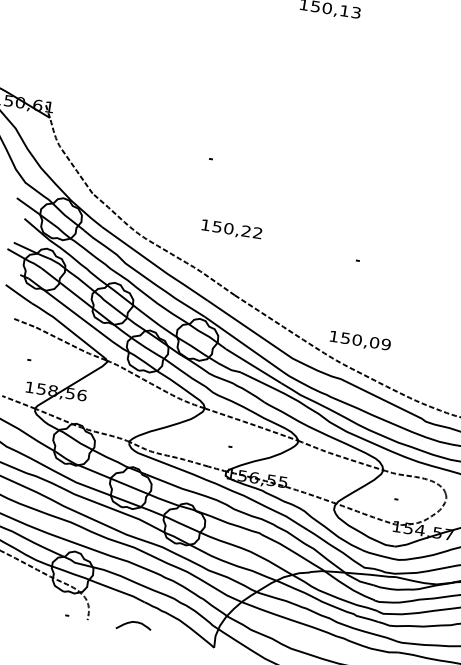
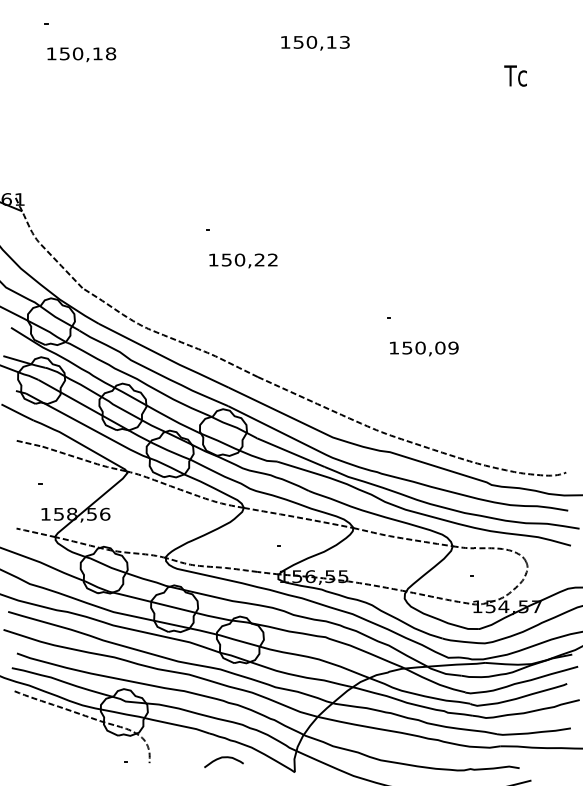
text: (231, 229) -> (243, 260), moved
text: (360, 341) -> (424, 348), moved
curve: (133, 623) -> (223, 758), moved

